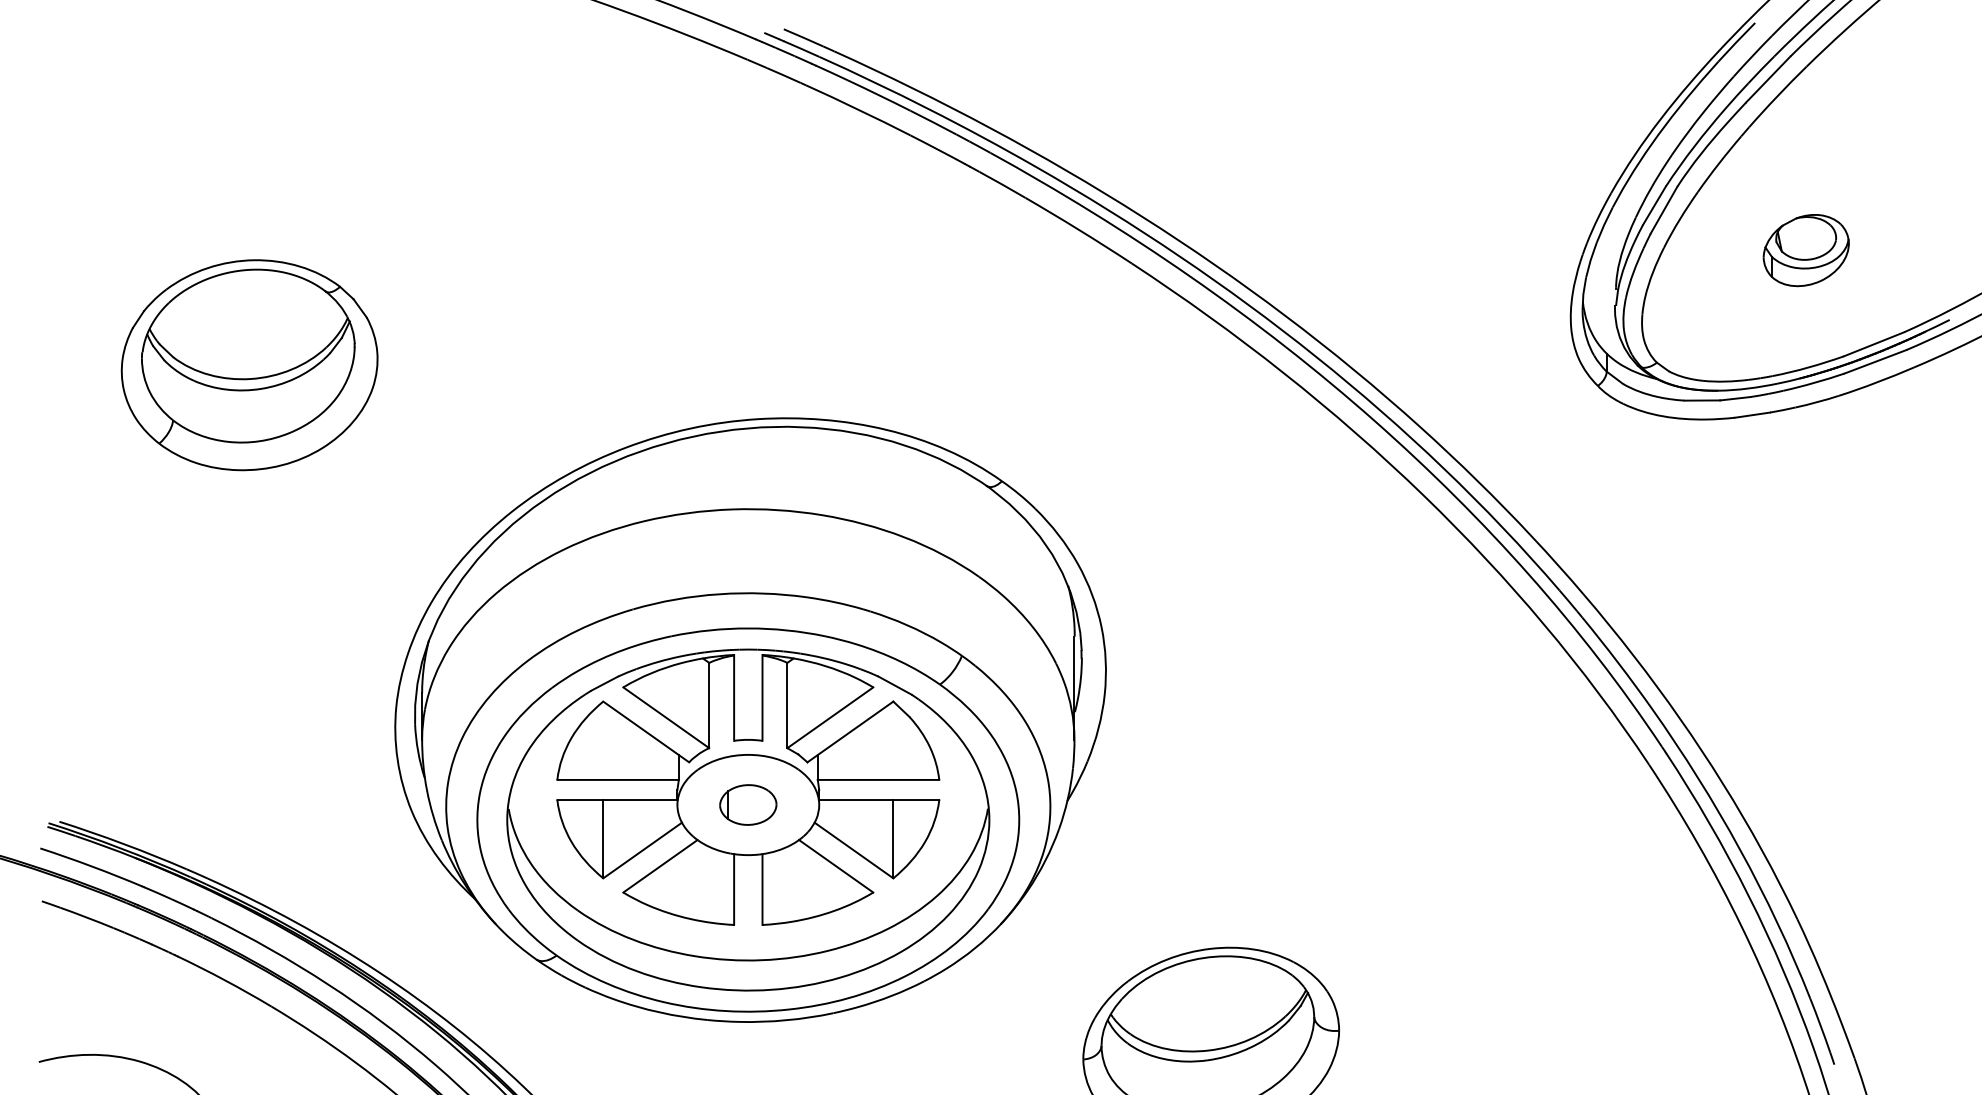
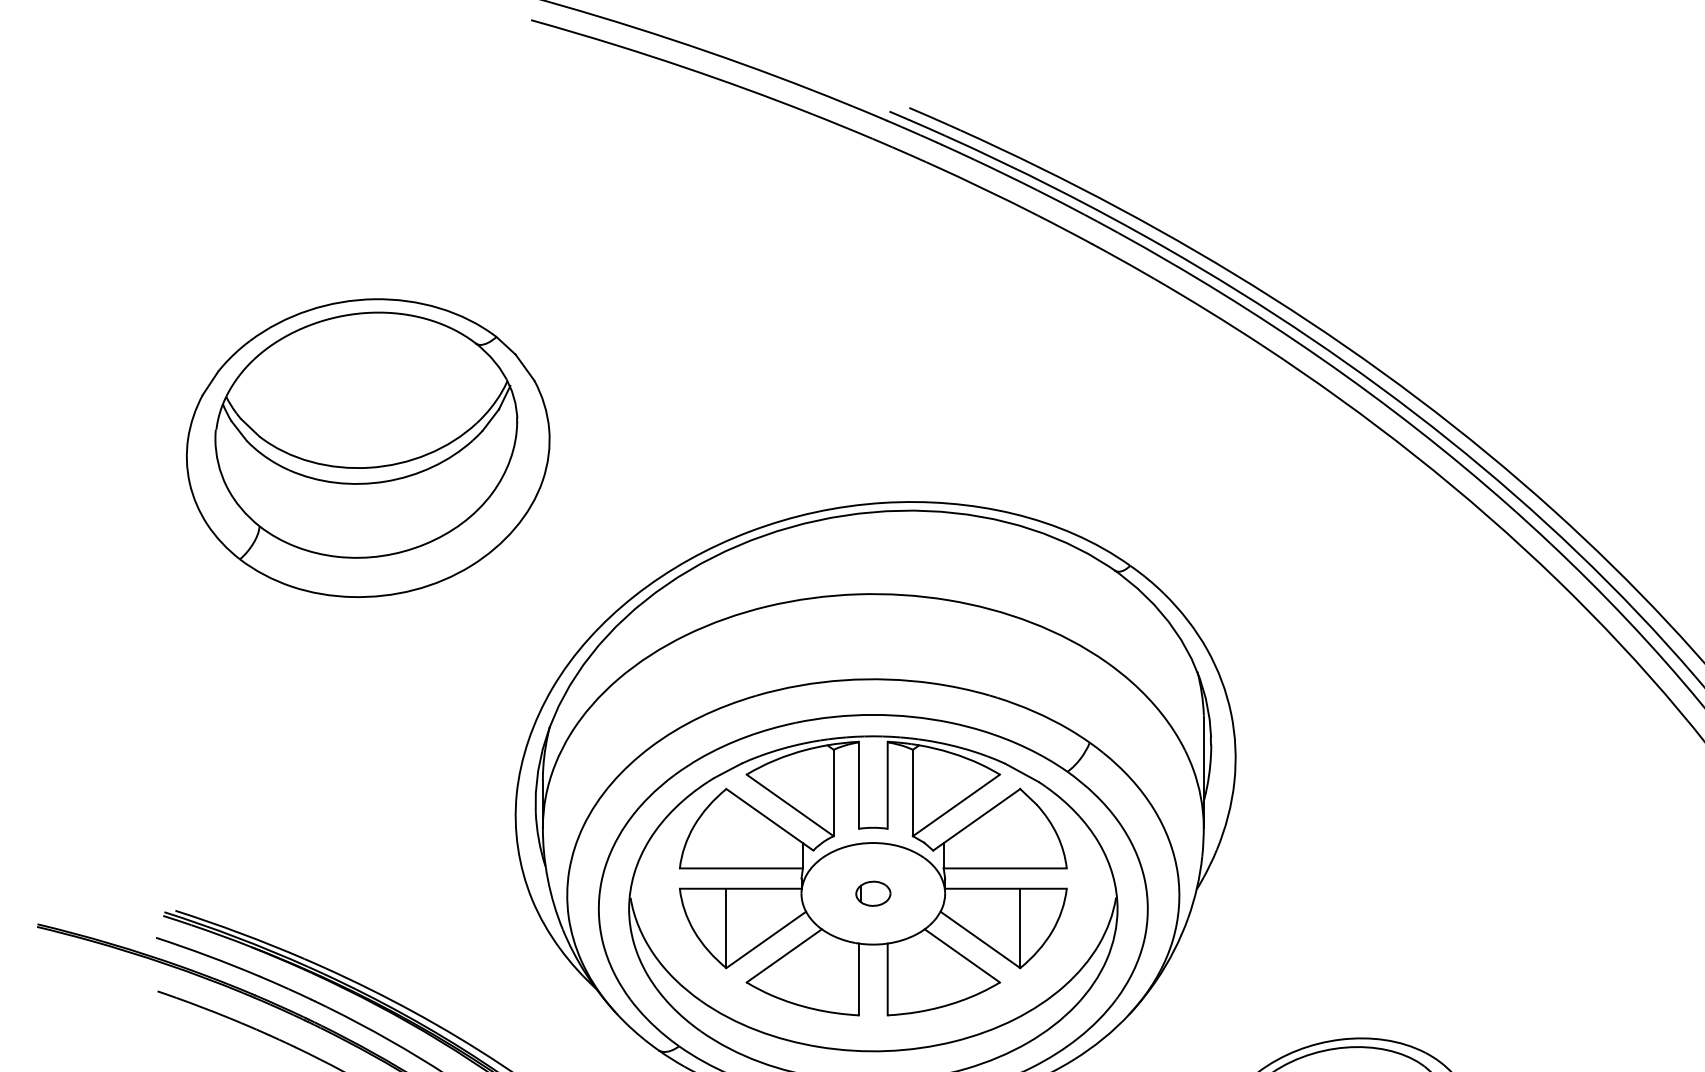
part: (249, 365) -> (367, 448), size x1.4
part: (748, 804) -> (873, 893), size x0.6

